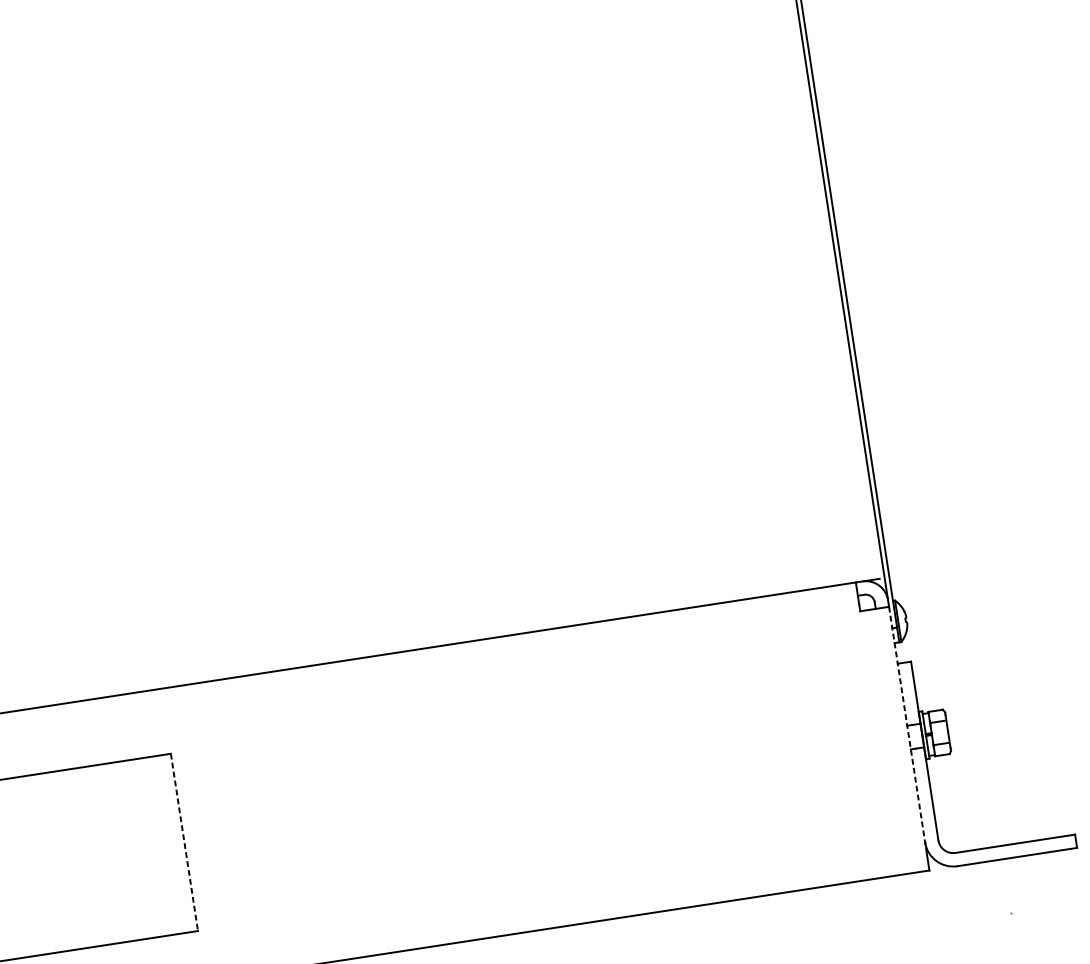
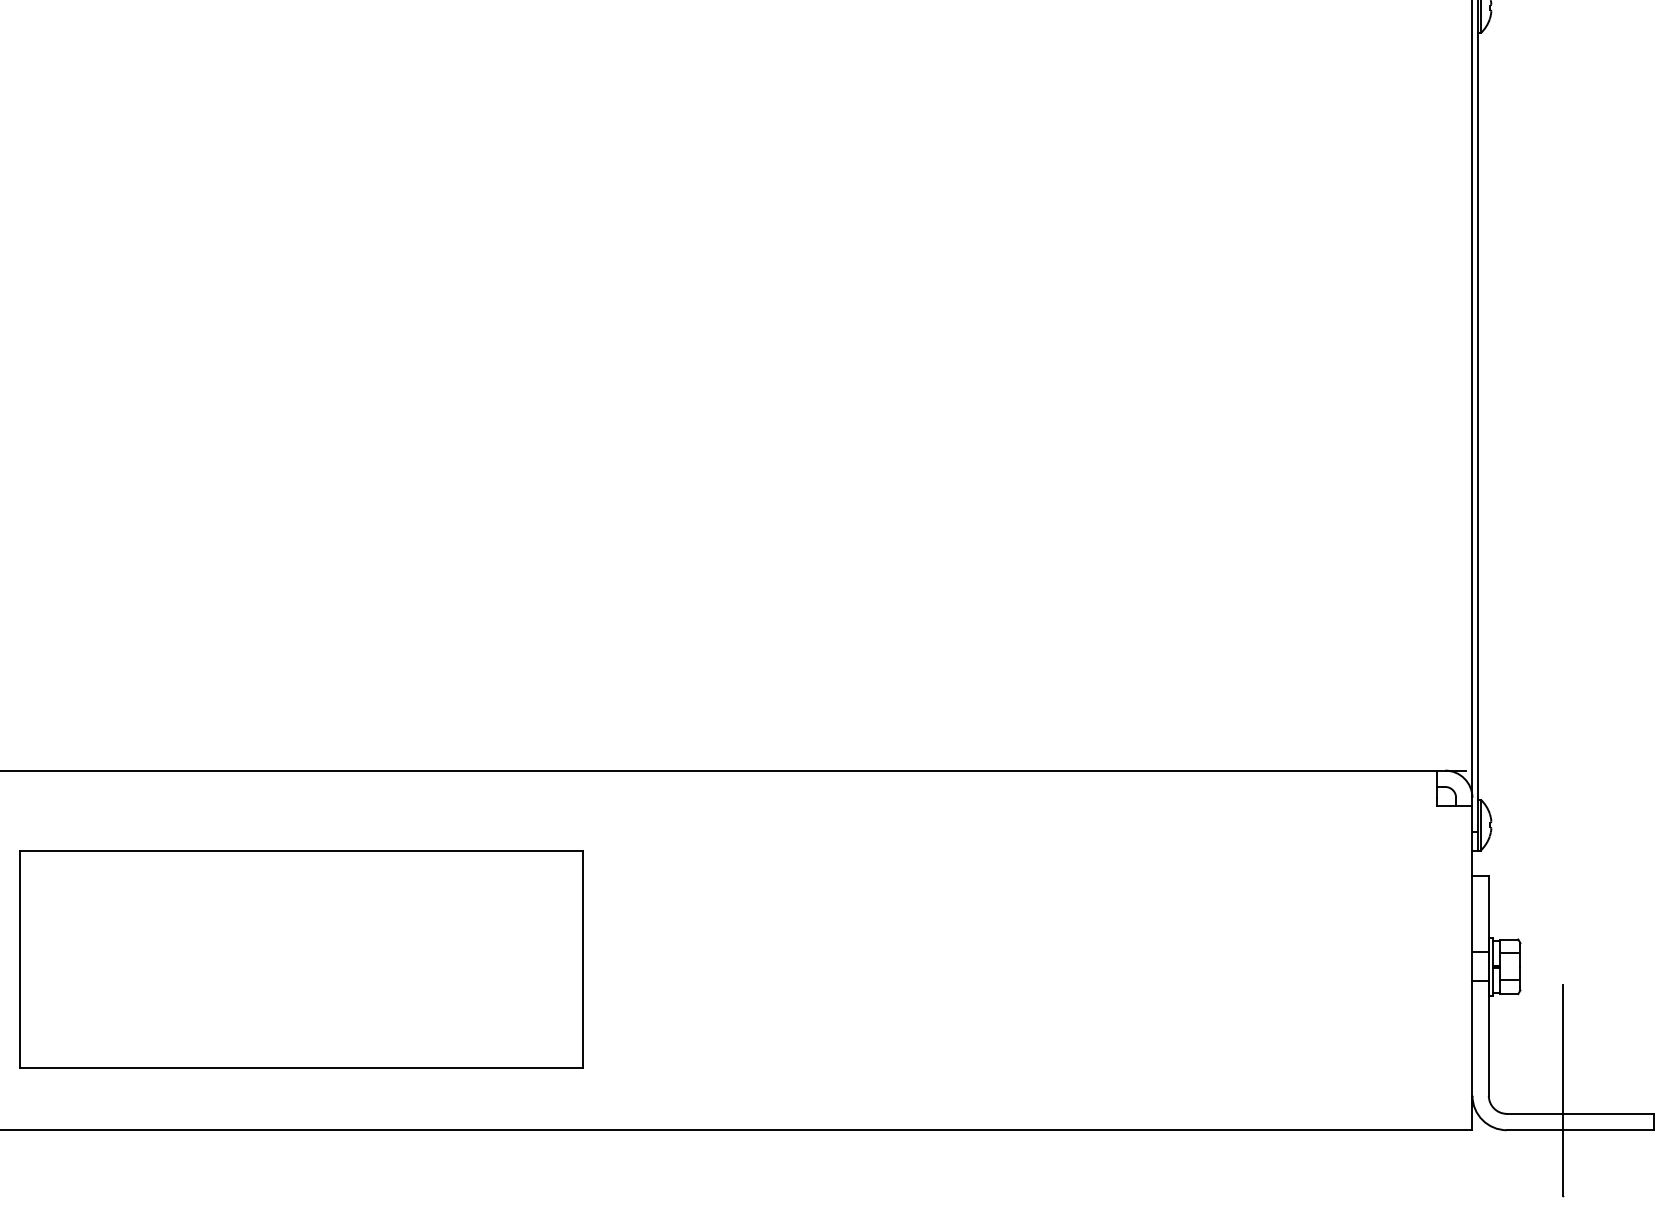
line: (907, 728) -> (1472, 955), dashed -> solid
line: (998, 826) -> (1563, 1090), added
line: (184, 842) -> (582, 959), dashed -> solid

